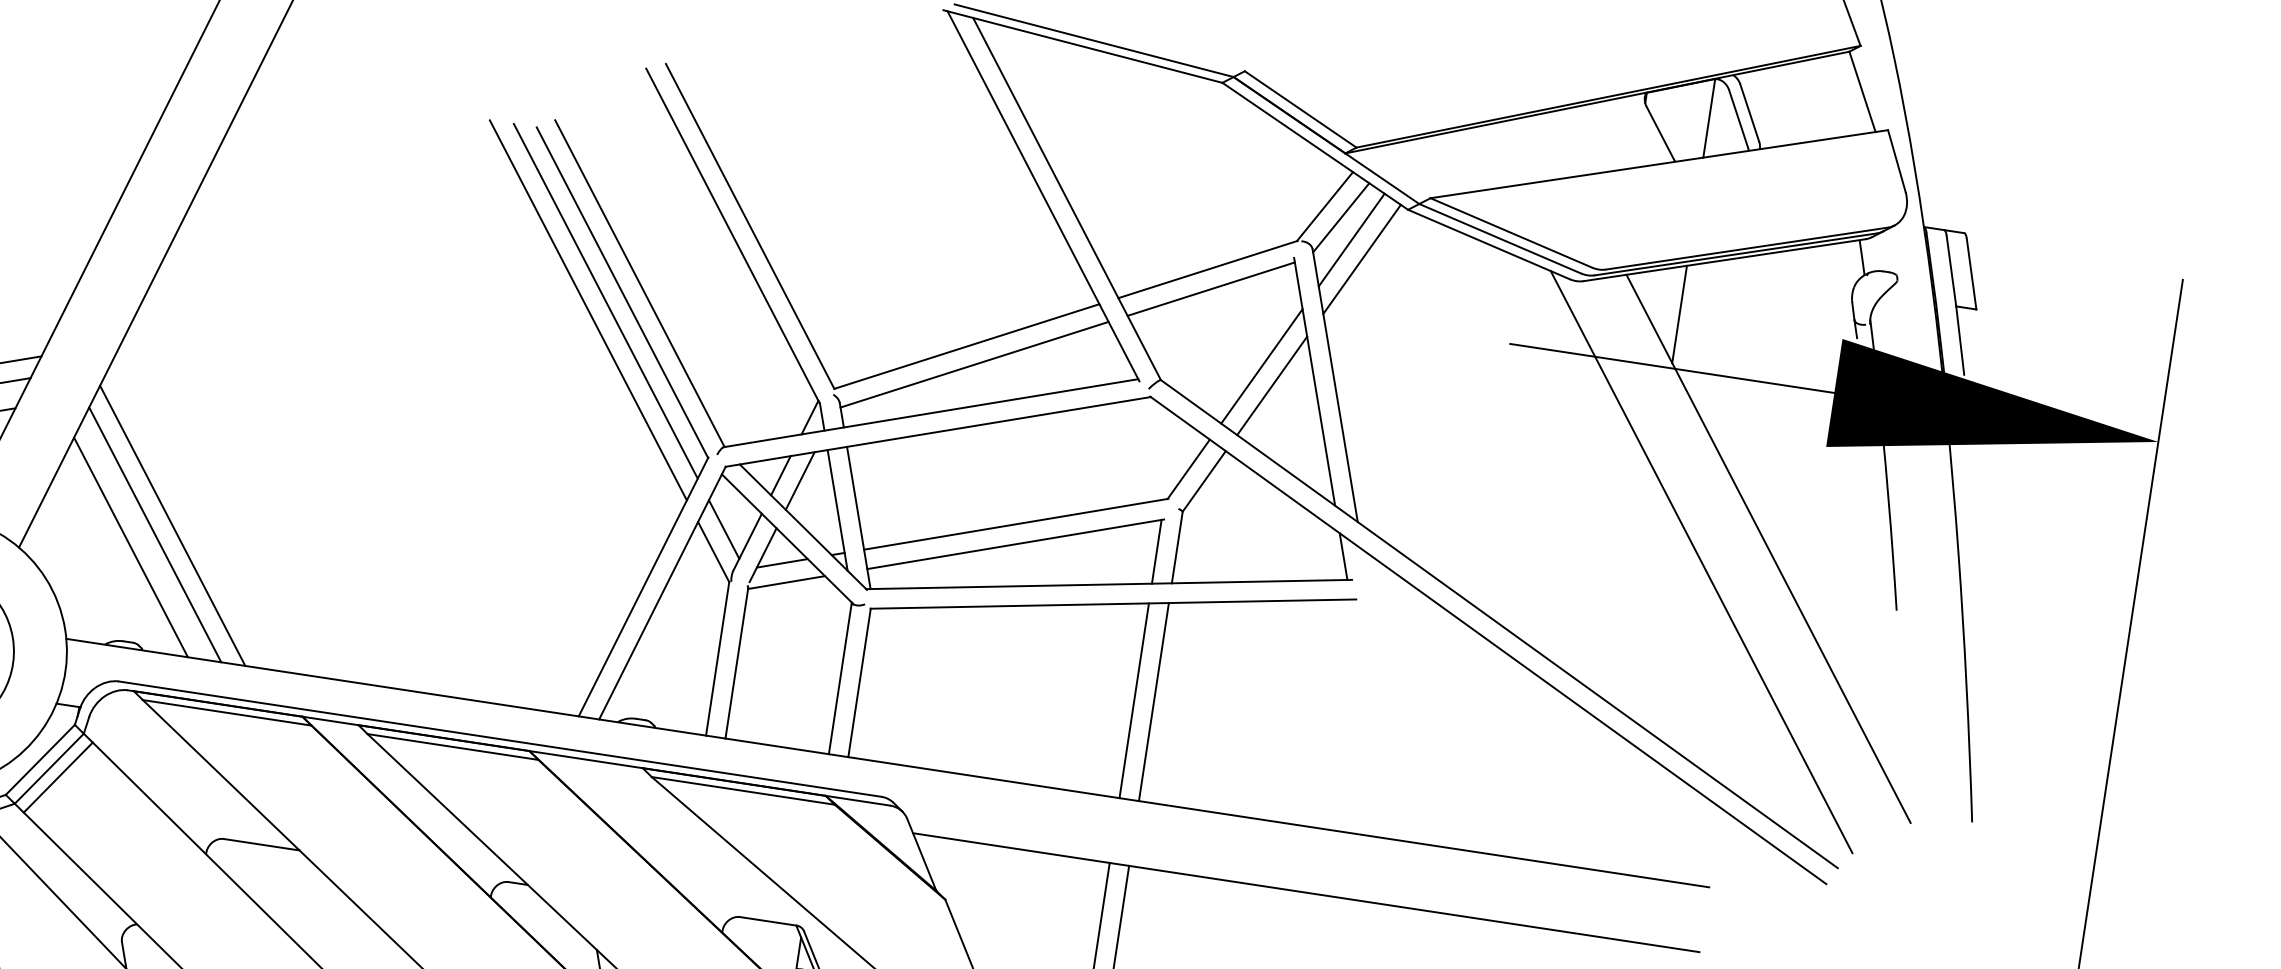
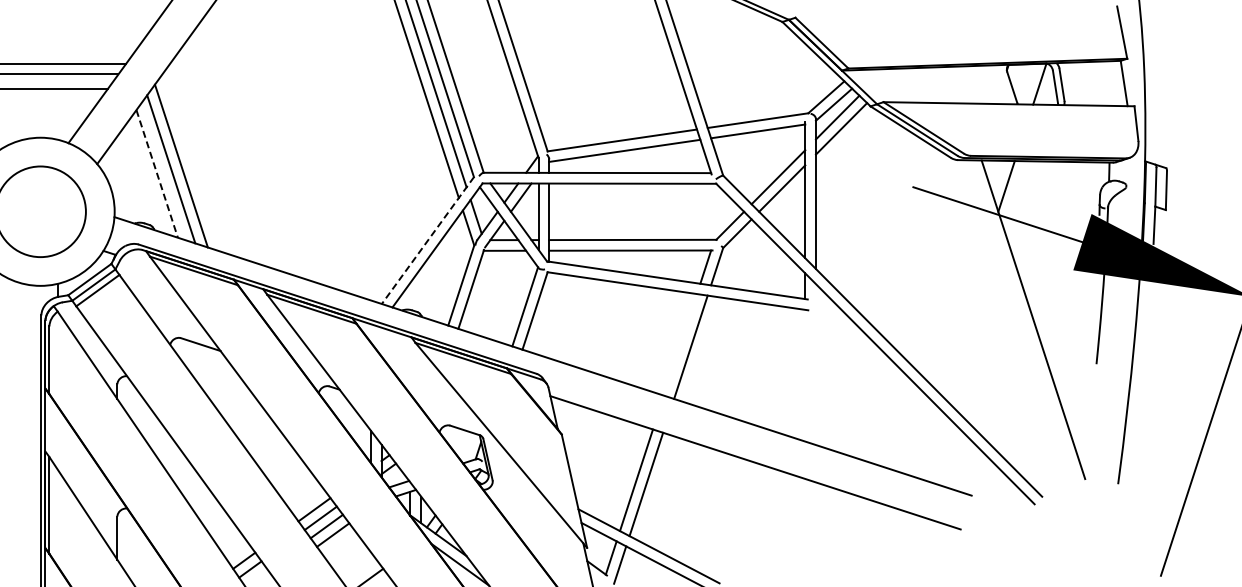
line: (131, 548) -> (157, 174), solid -> dashed
line: (1701, 561) -> (996, 320), removed
line: (642, 587) -> (427, 240), solid -> dashed
line: (1134, 700) -> (680, 344), removed

